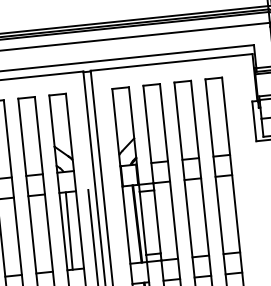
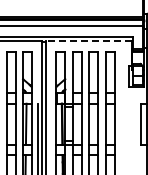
line: (170, 62) -> (88, 41), solid -> dashed

